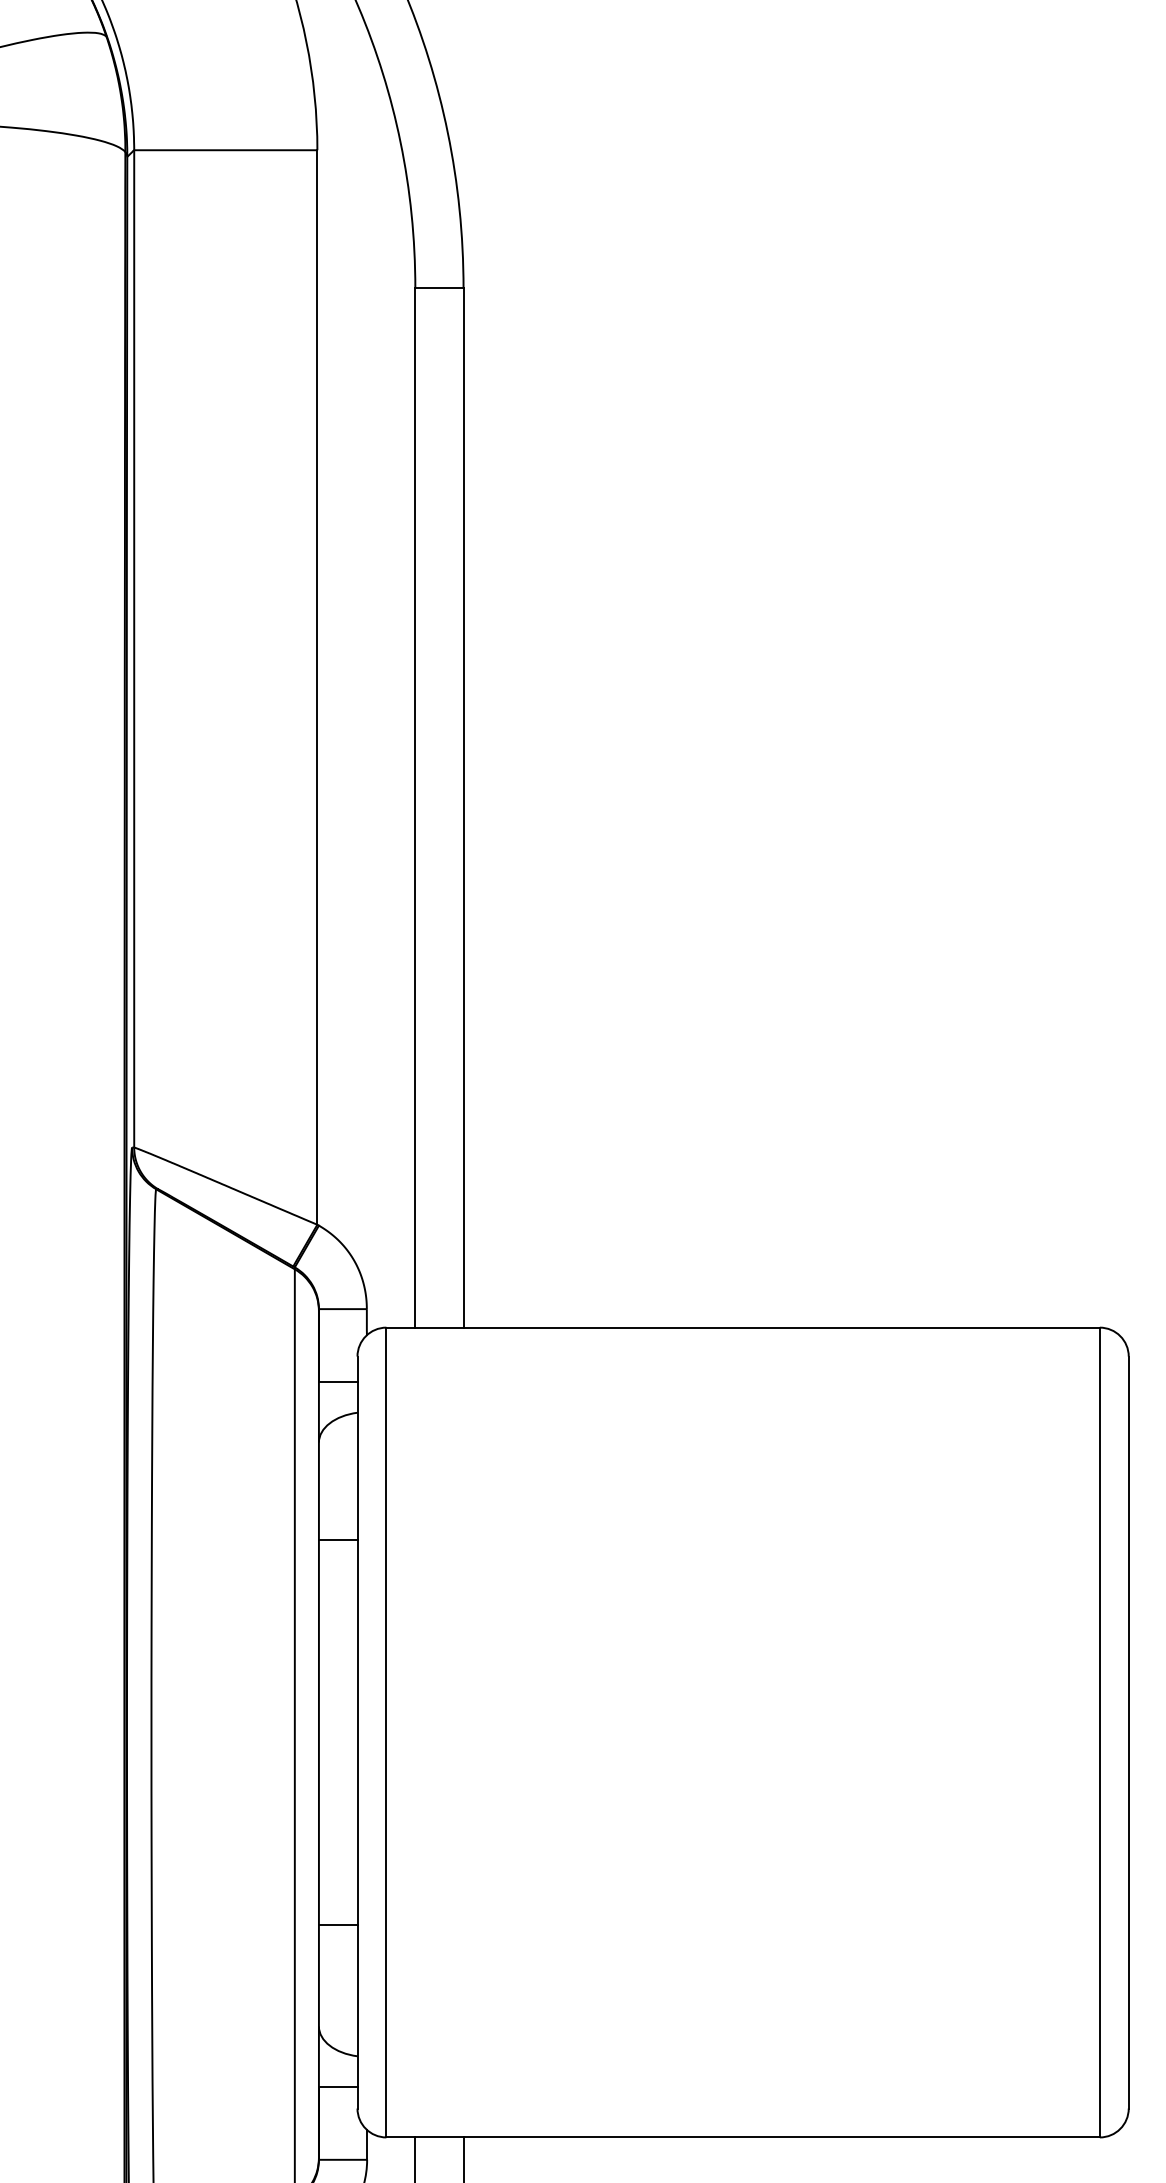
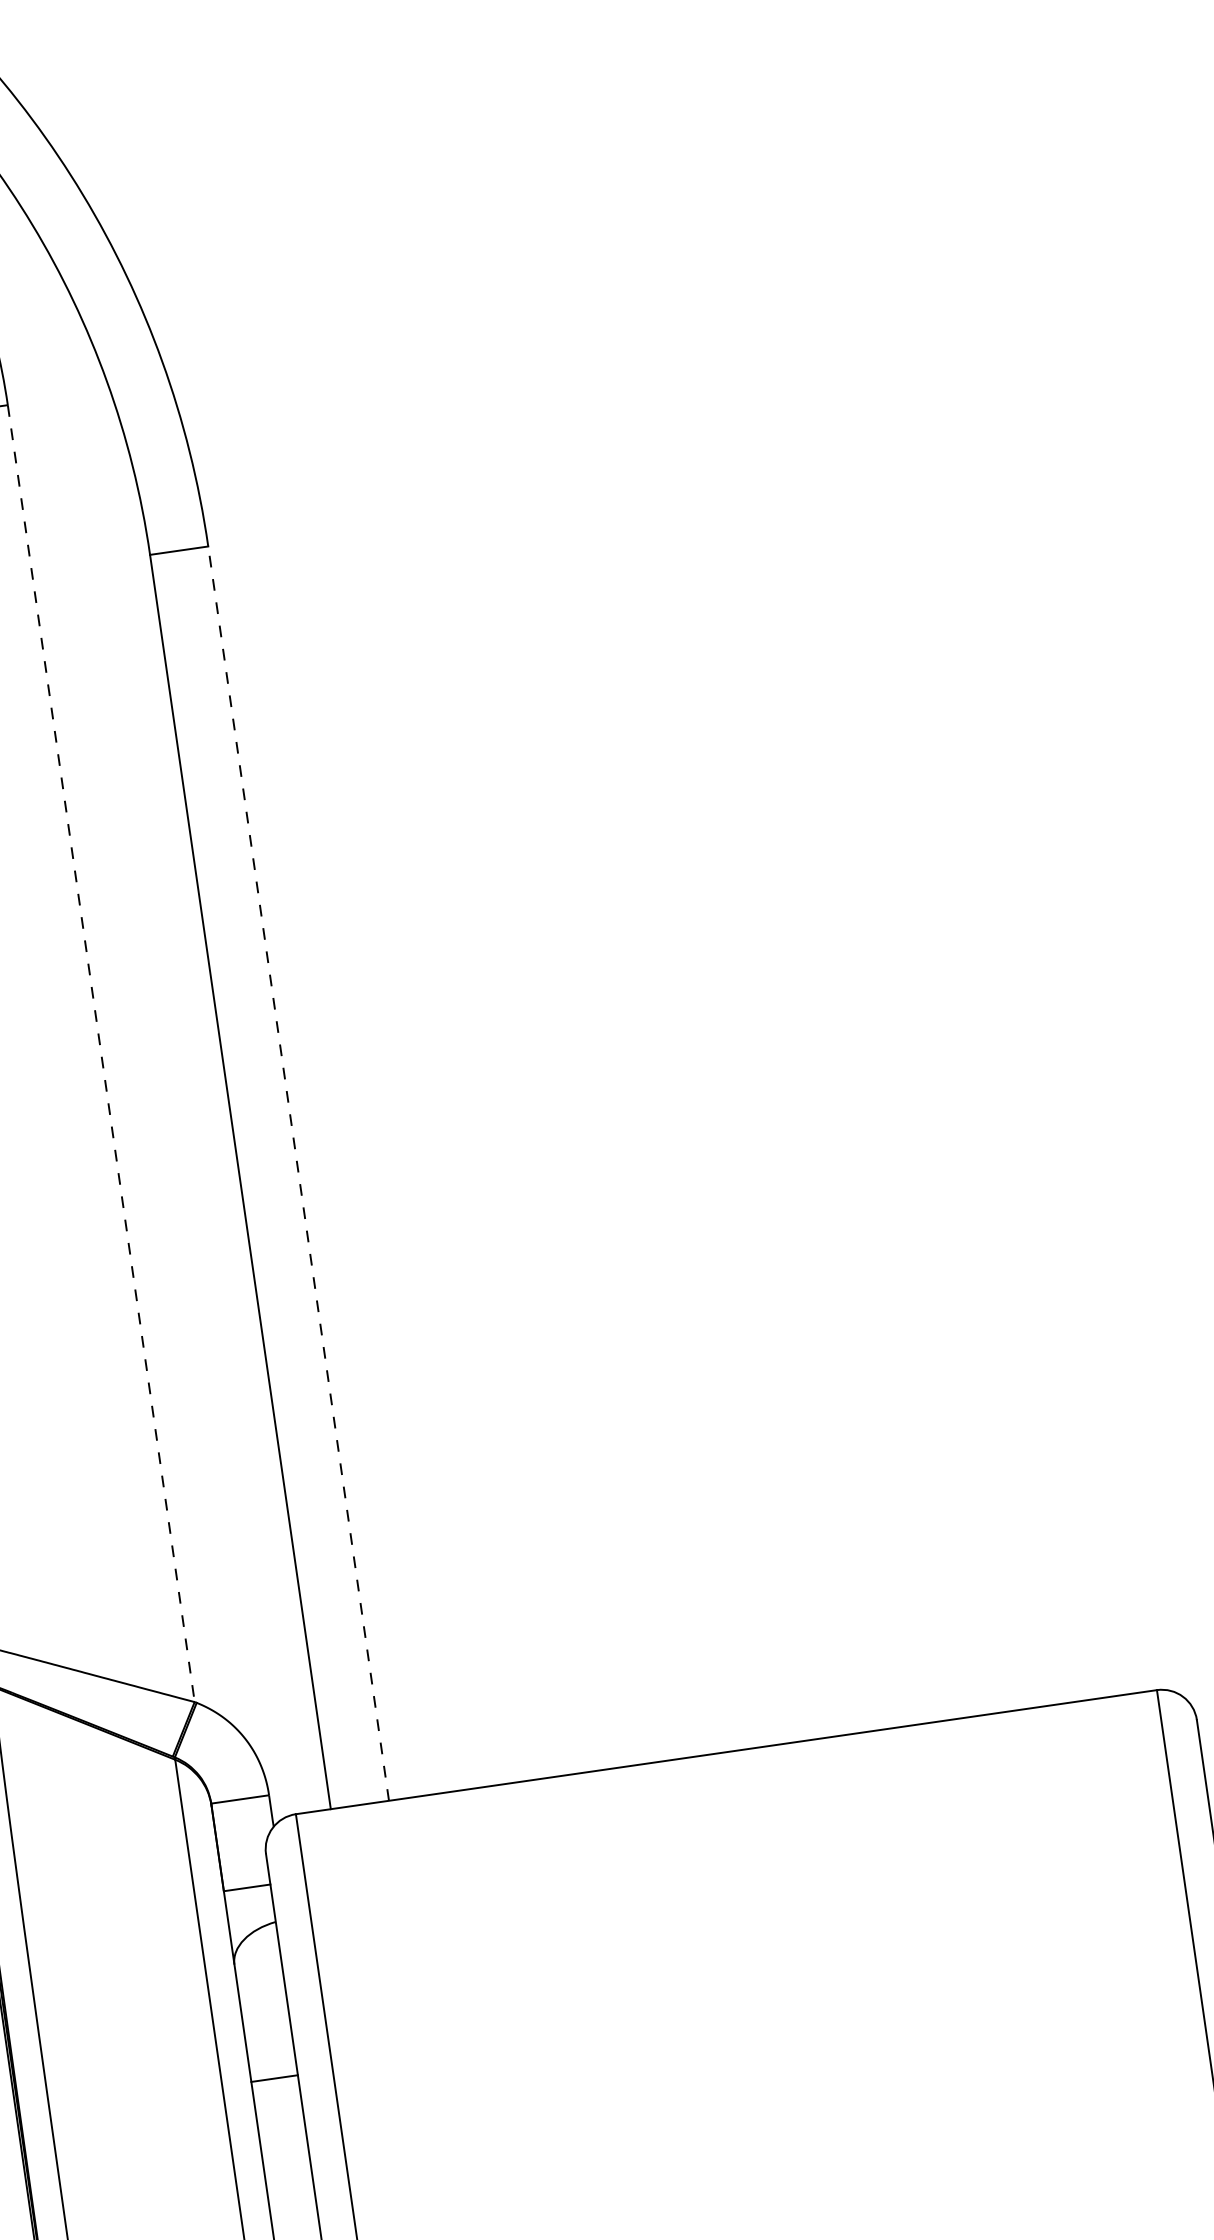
line: (317, 688) -> (101, 1054), solid -> dashed
line: (463, 808) -> (298, 1174), solid -> dashed

